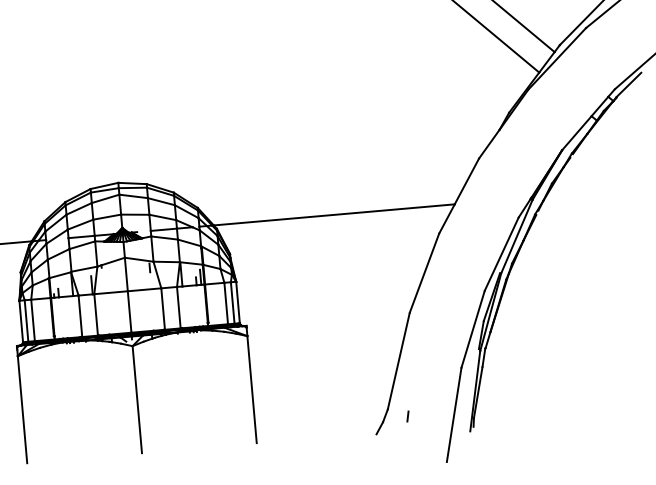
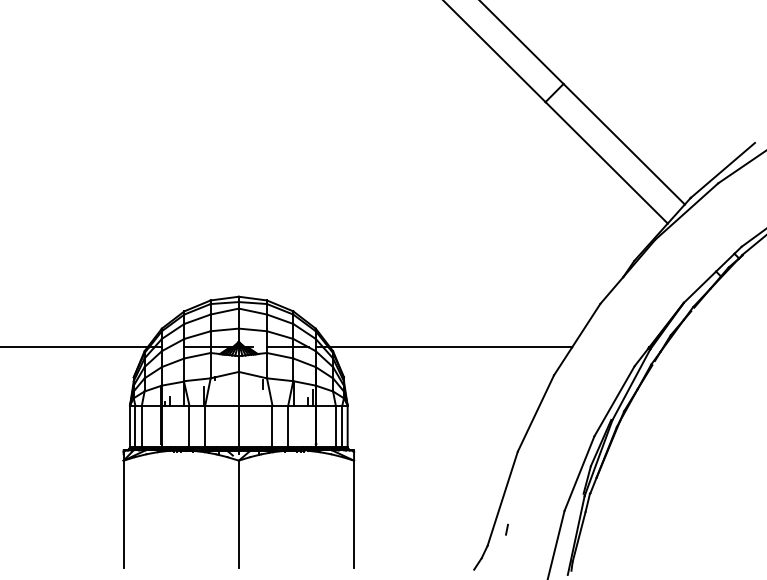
line: (407, 416) -> (506, 529), moved

